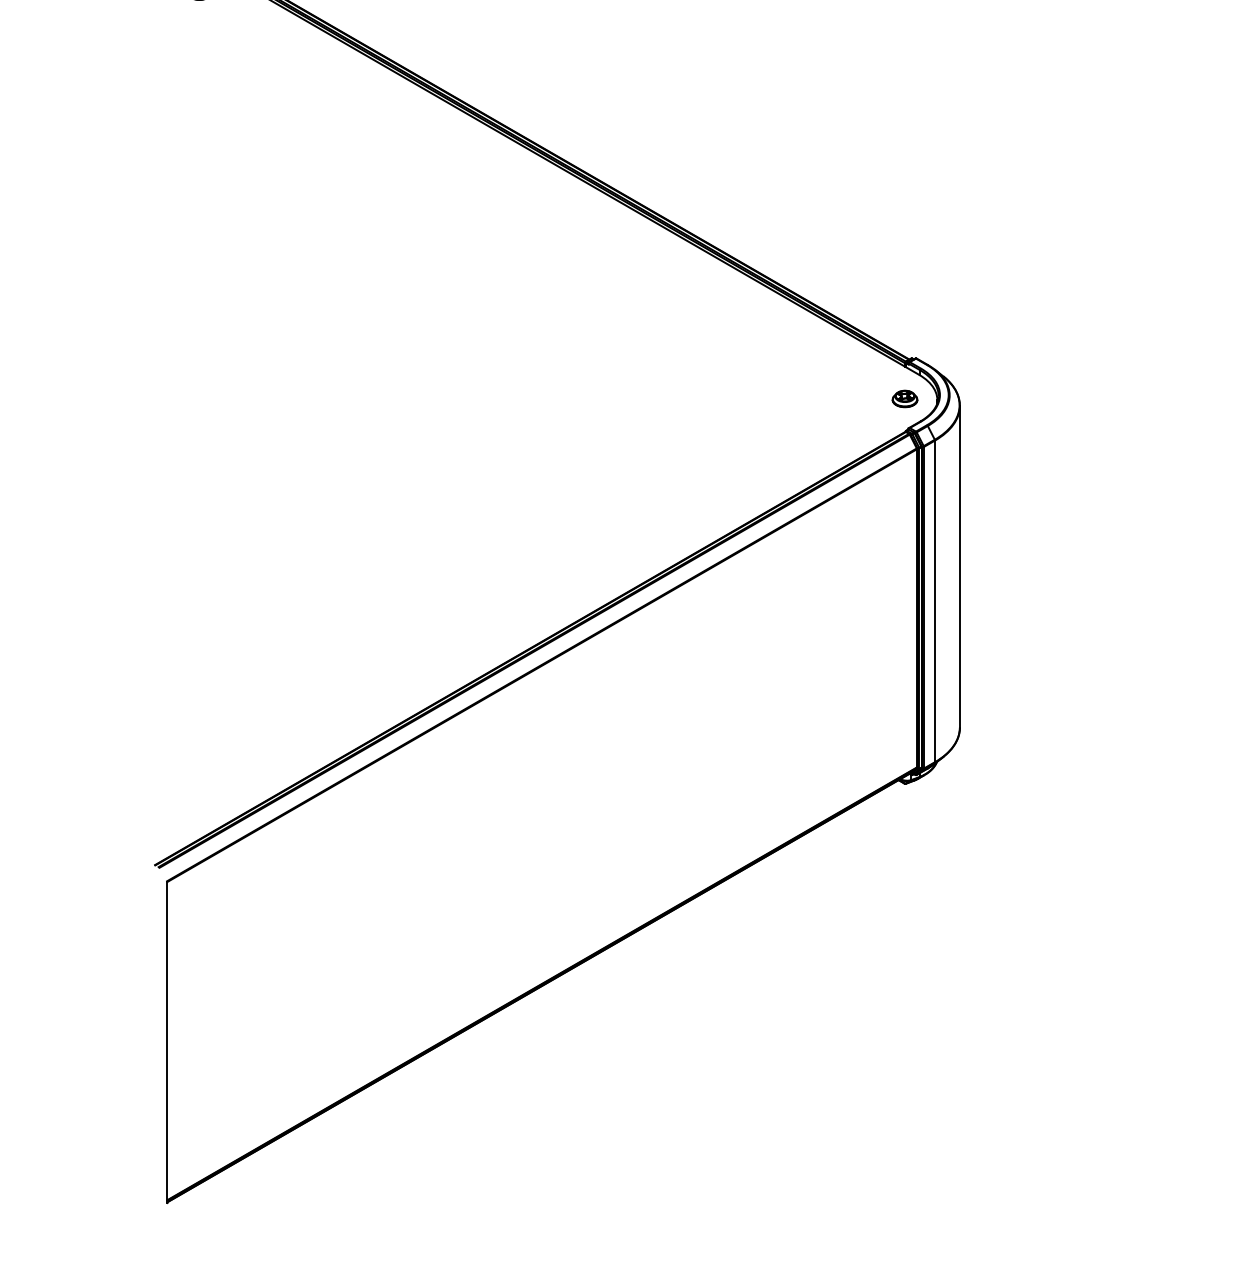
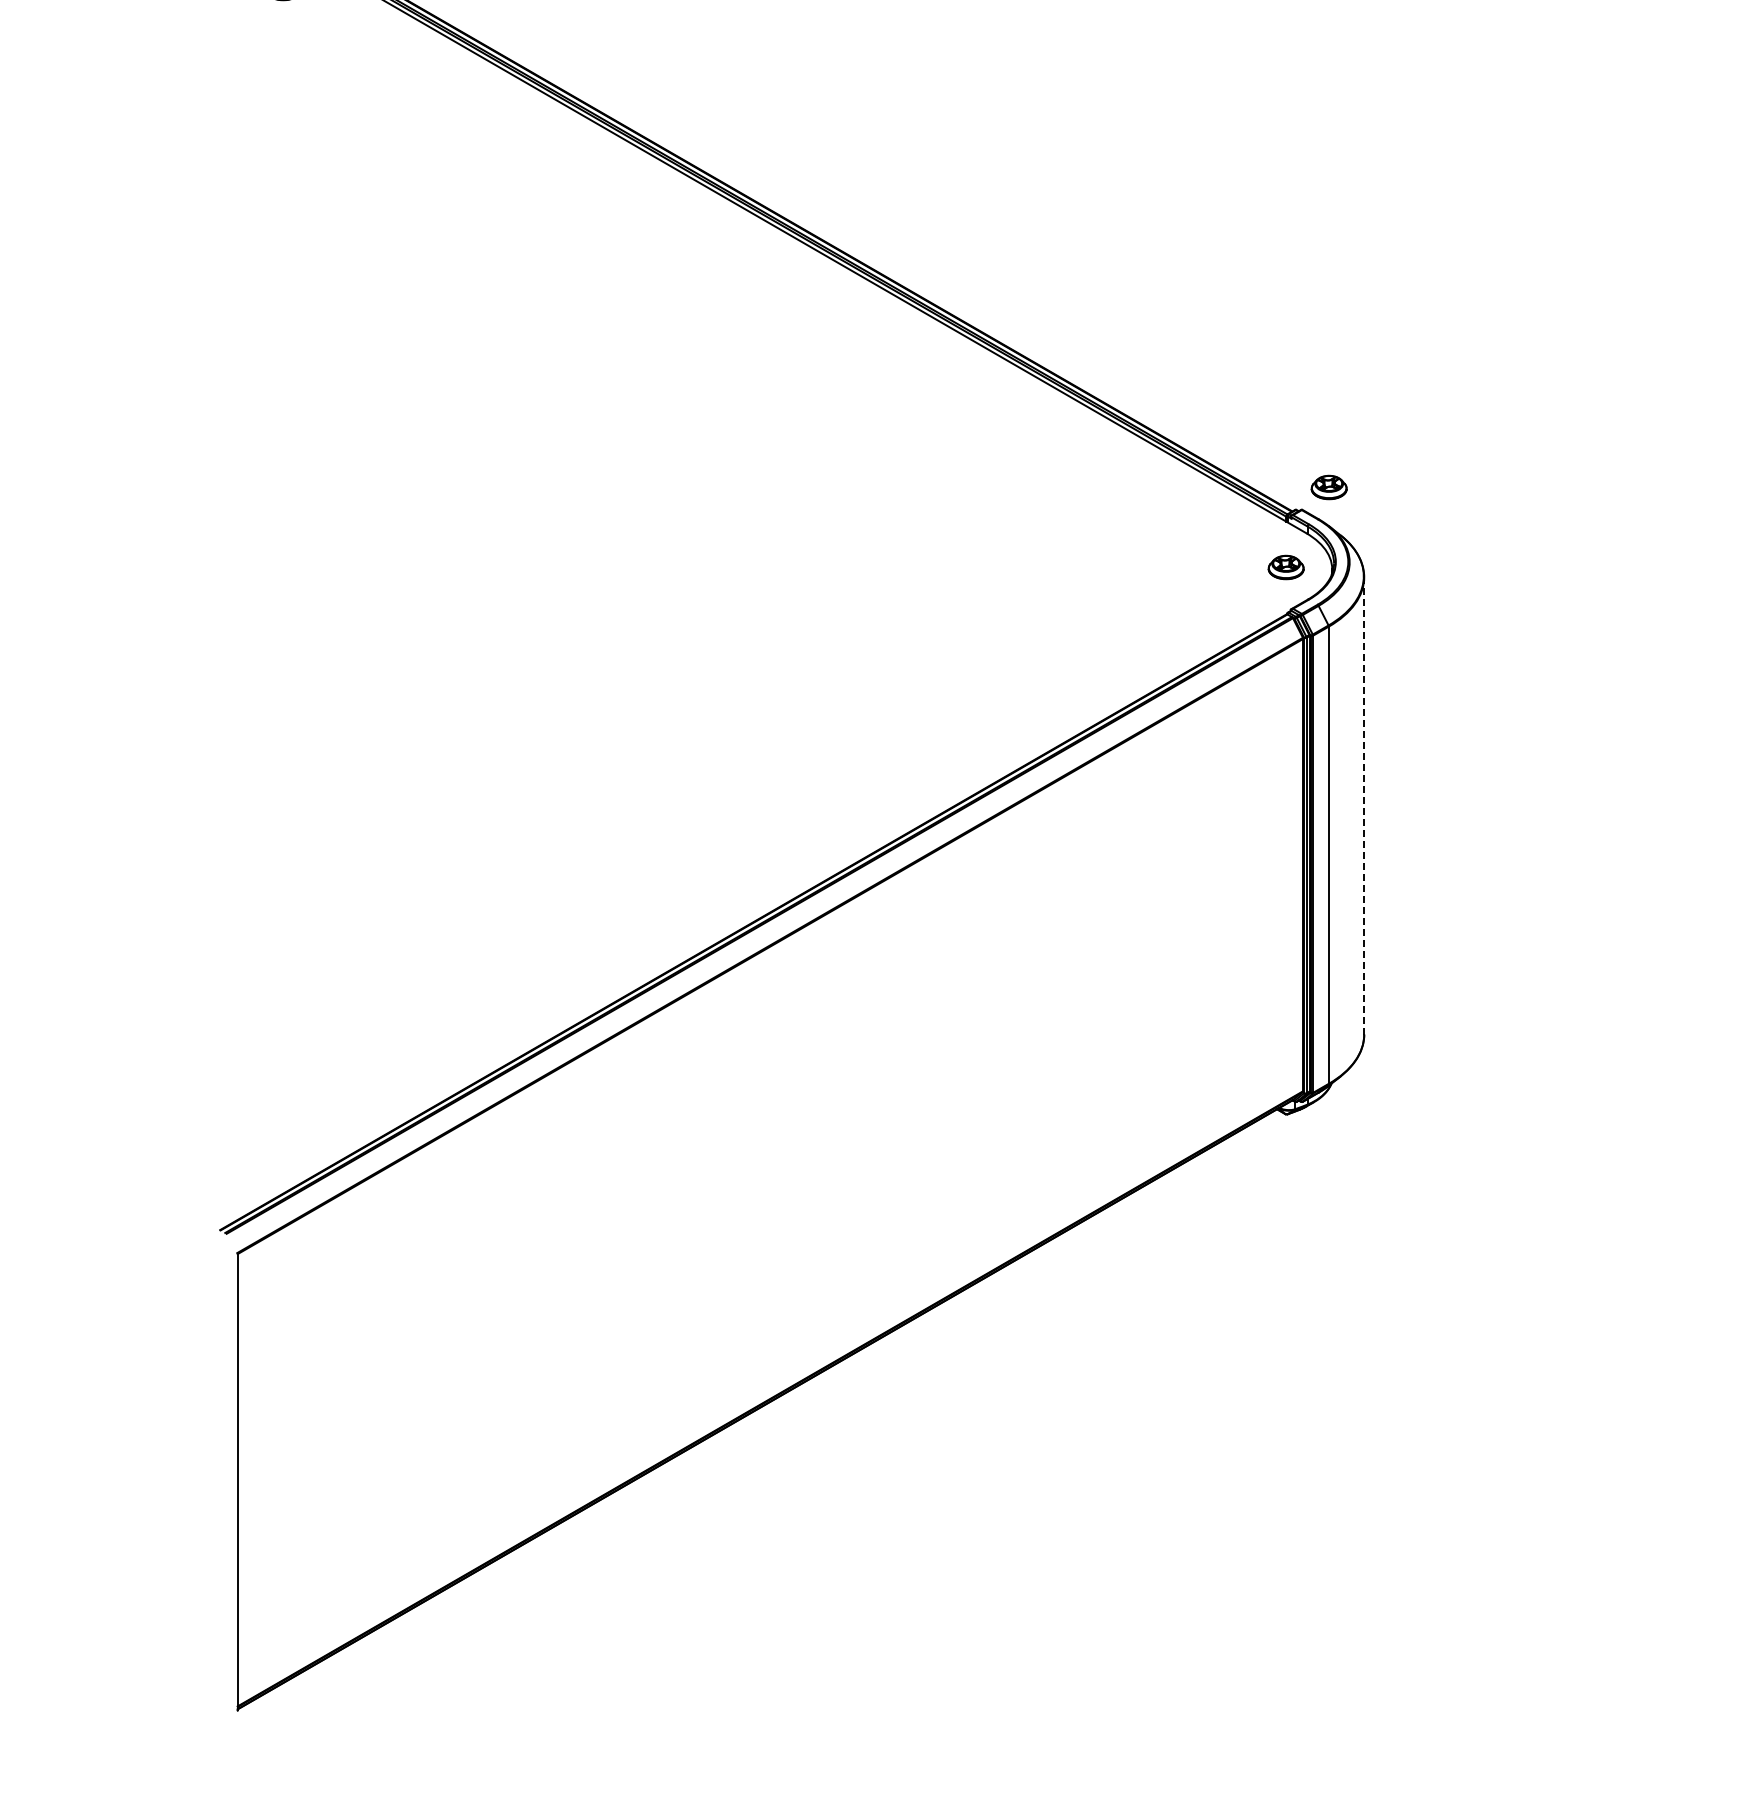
part: (934, 342) -> (1328, 487), added
line: (960, 566) -> (1364, 805), solid -> dashed

